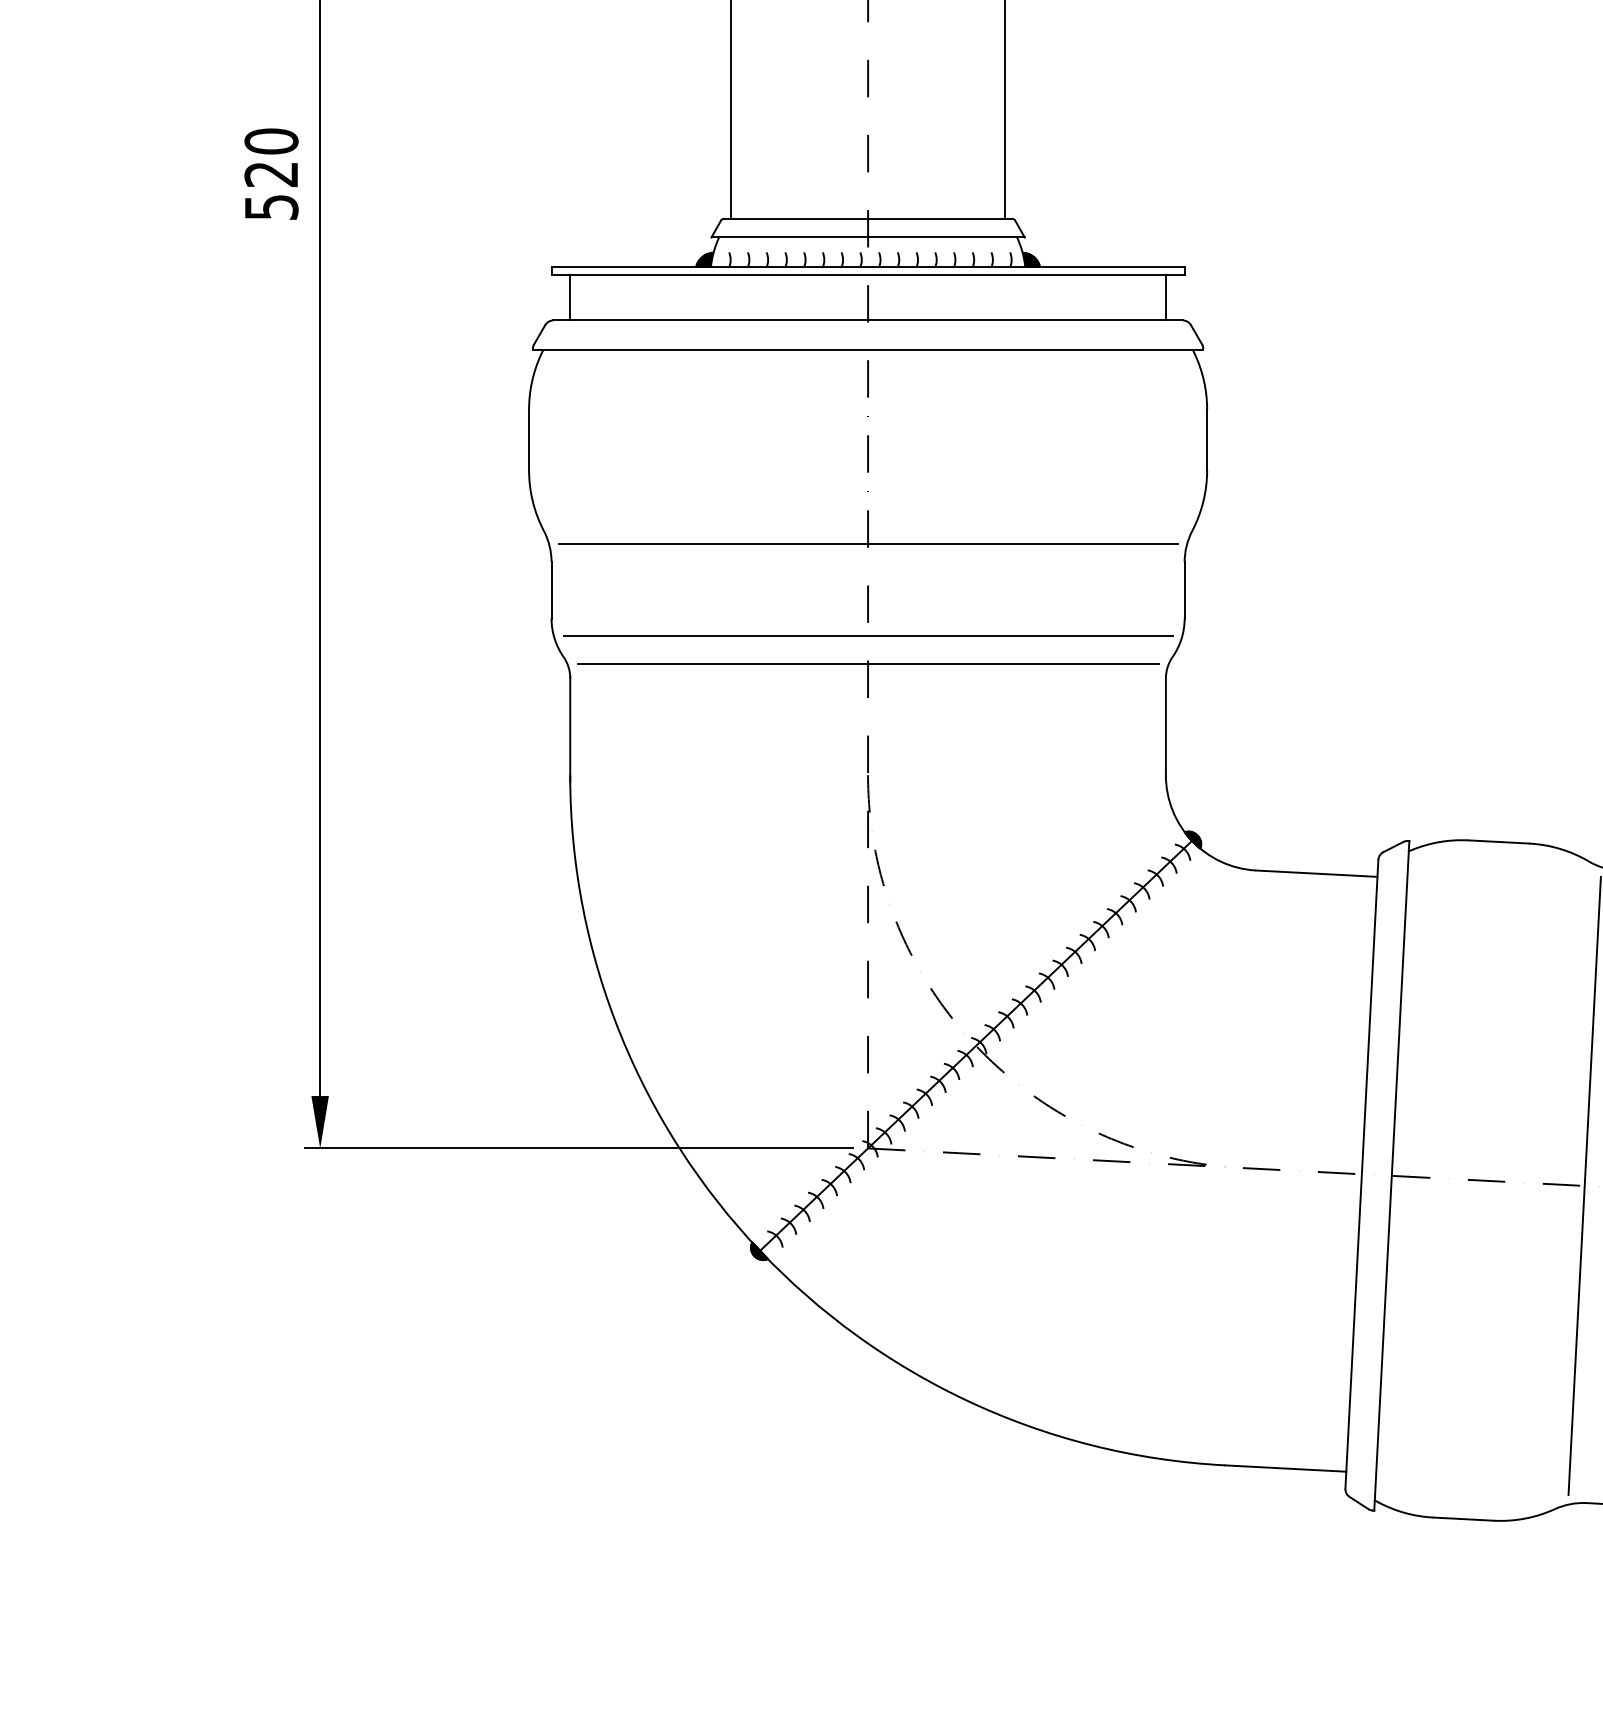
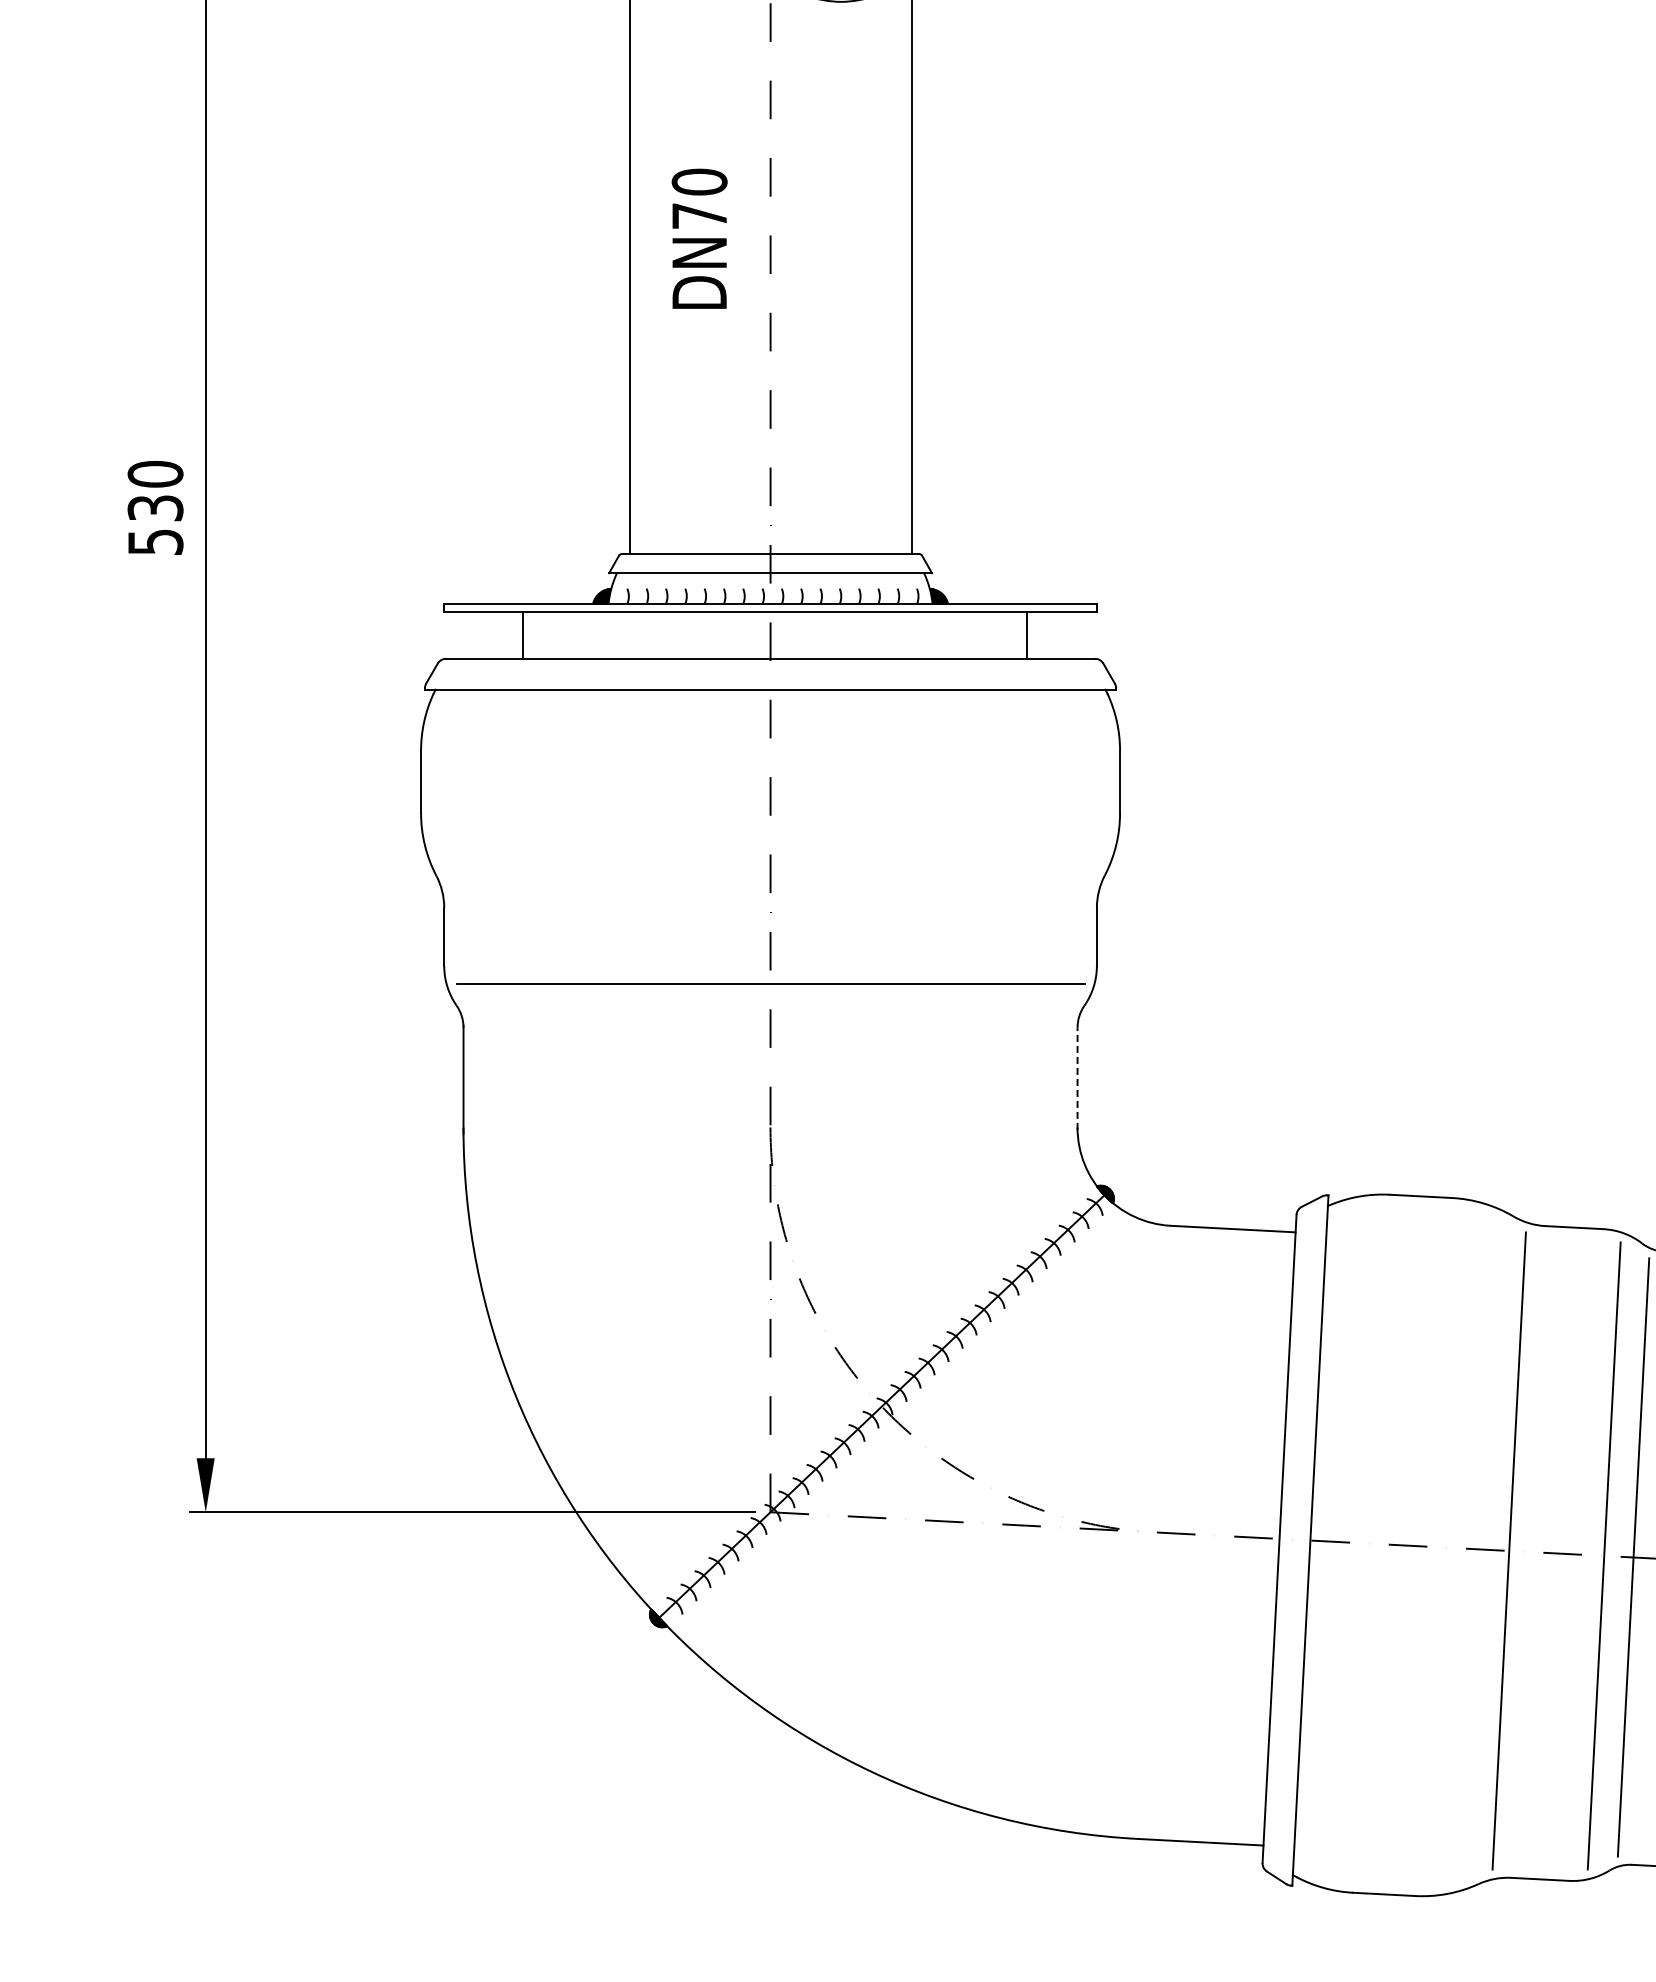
text: (271, 174) -> (155, 508), 520 -> 530
line: (570, 296) -> (522, 634), moved
line: (1165, 296) -> (1026, 634), moved
line: (868, 543) -> (770, 888), removed
line: (868, 664) -> (770, 1013), removed
line: (1165, 727) -> (1077, 1078), solid -> dashed

